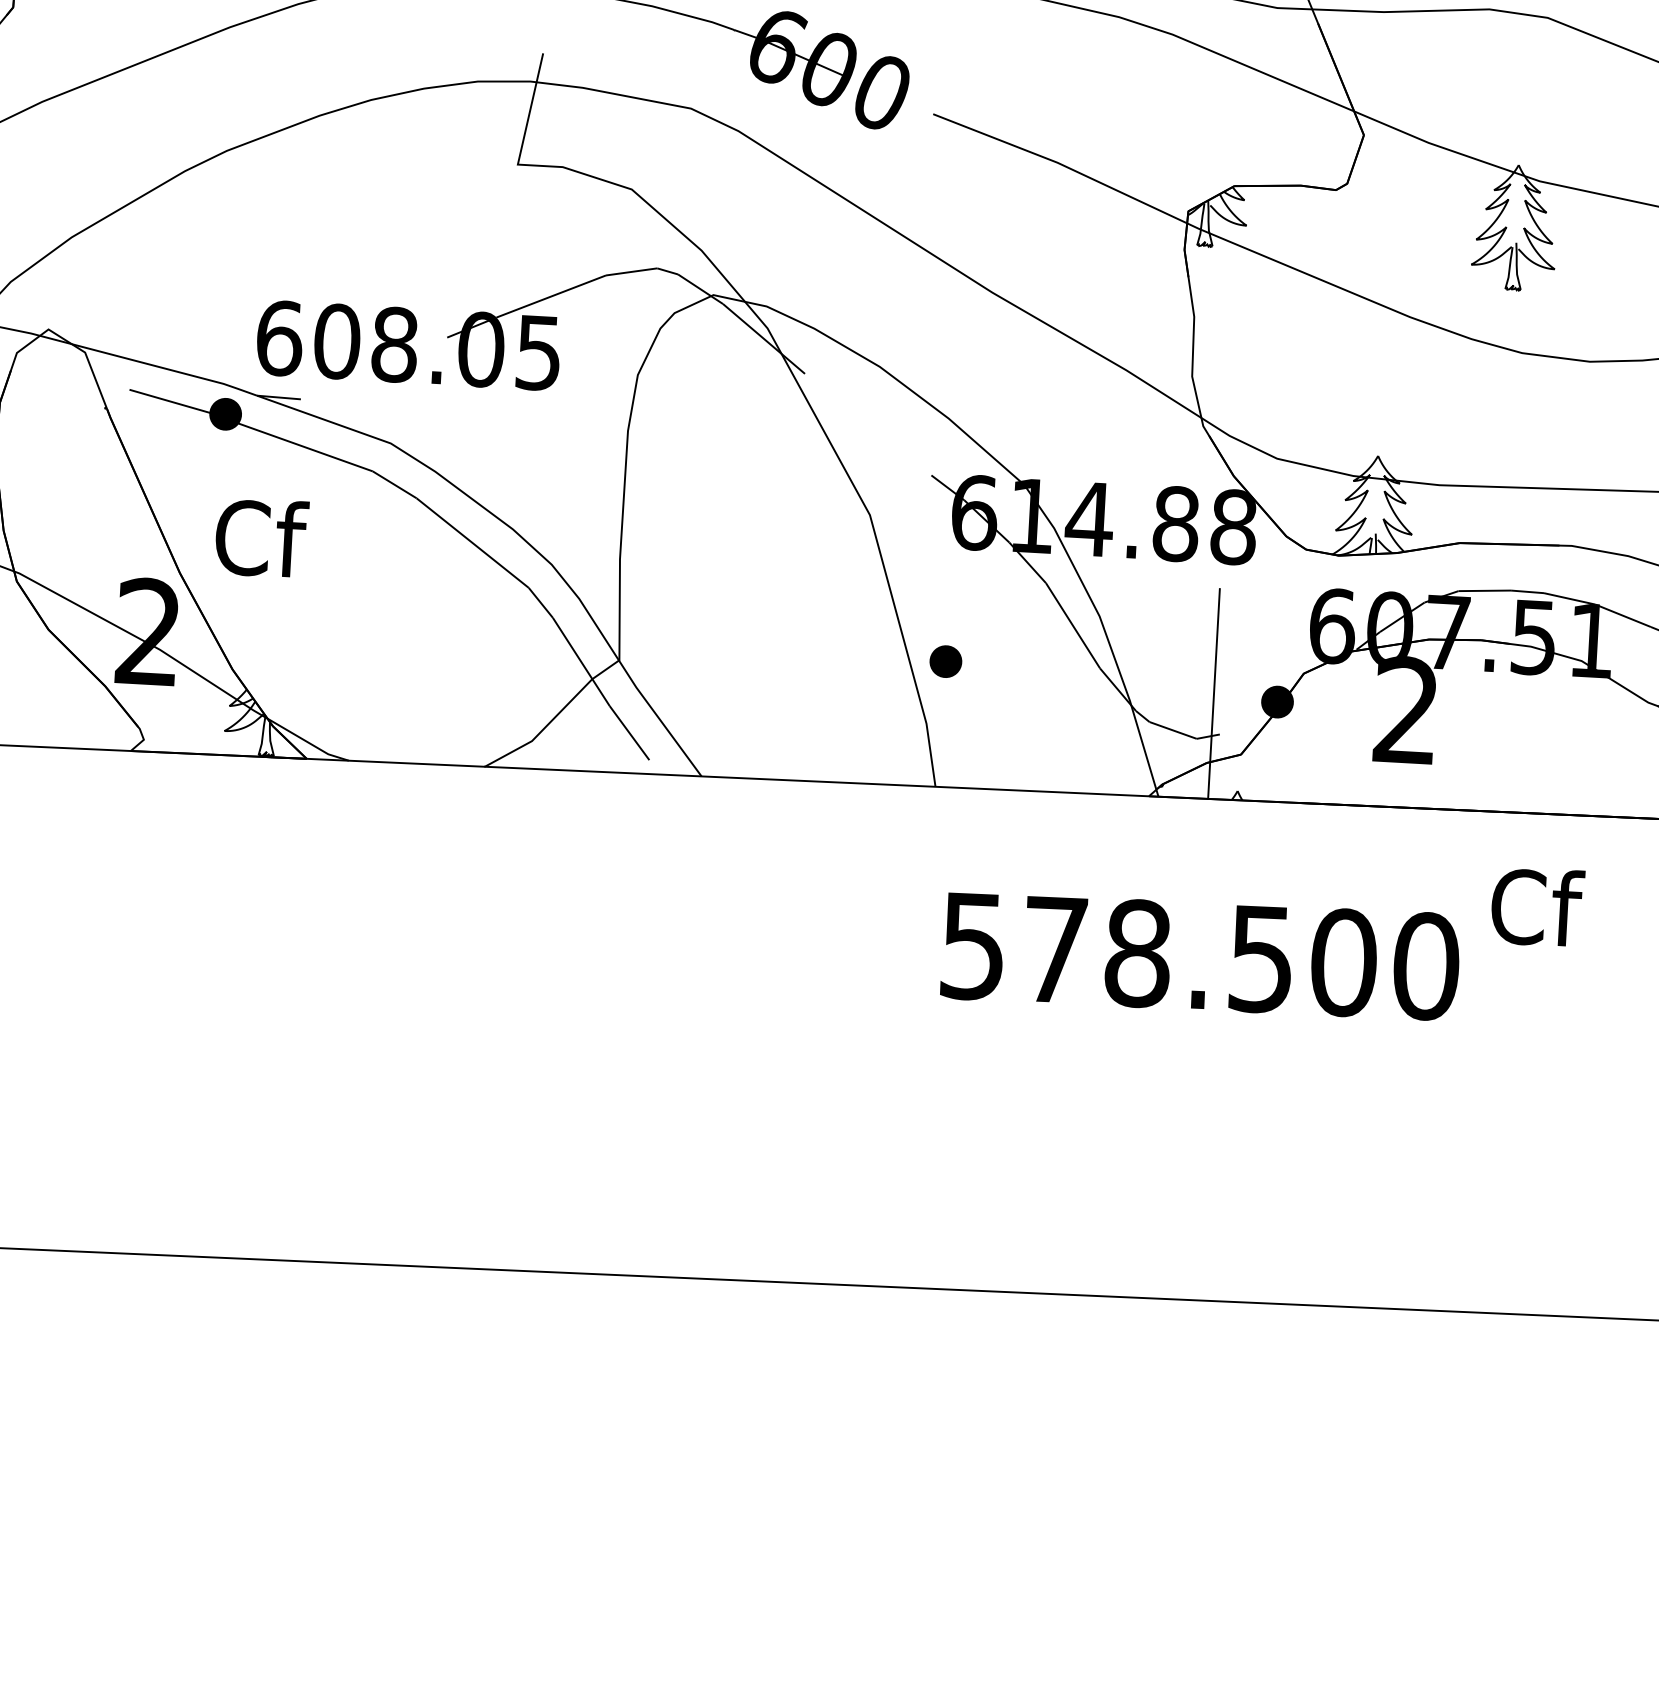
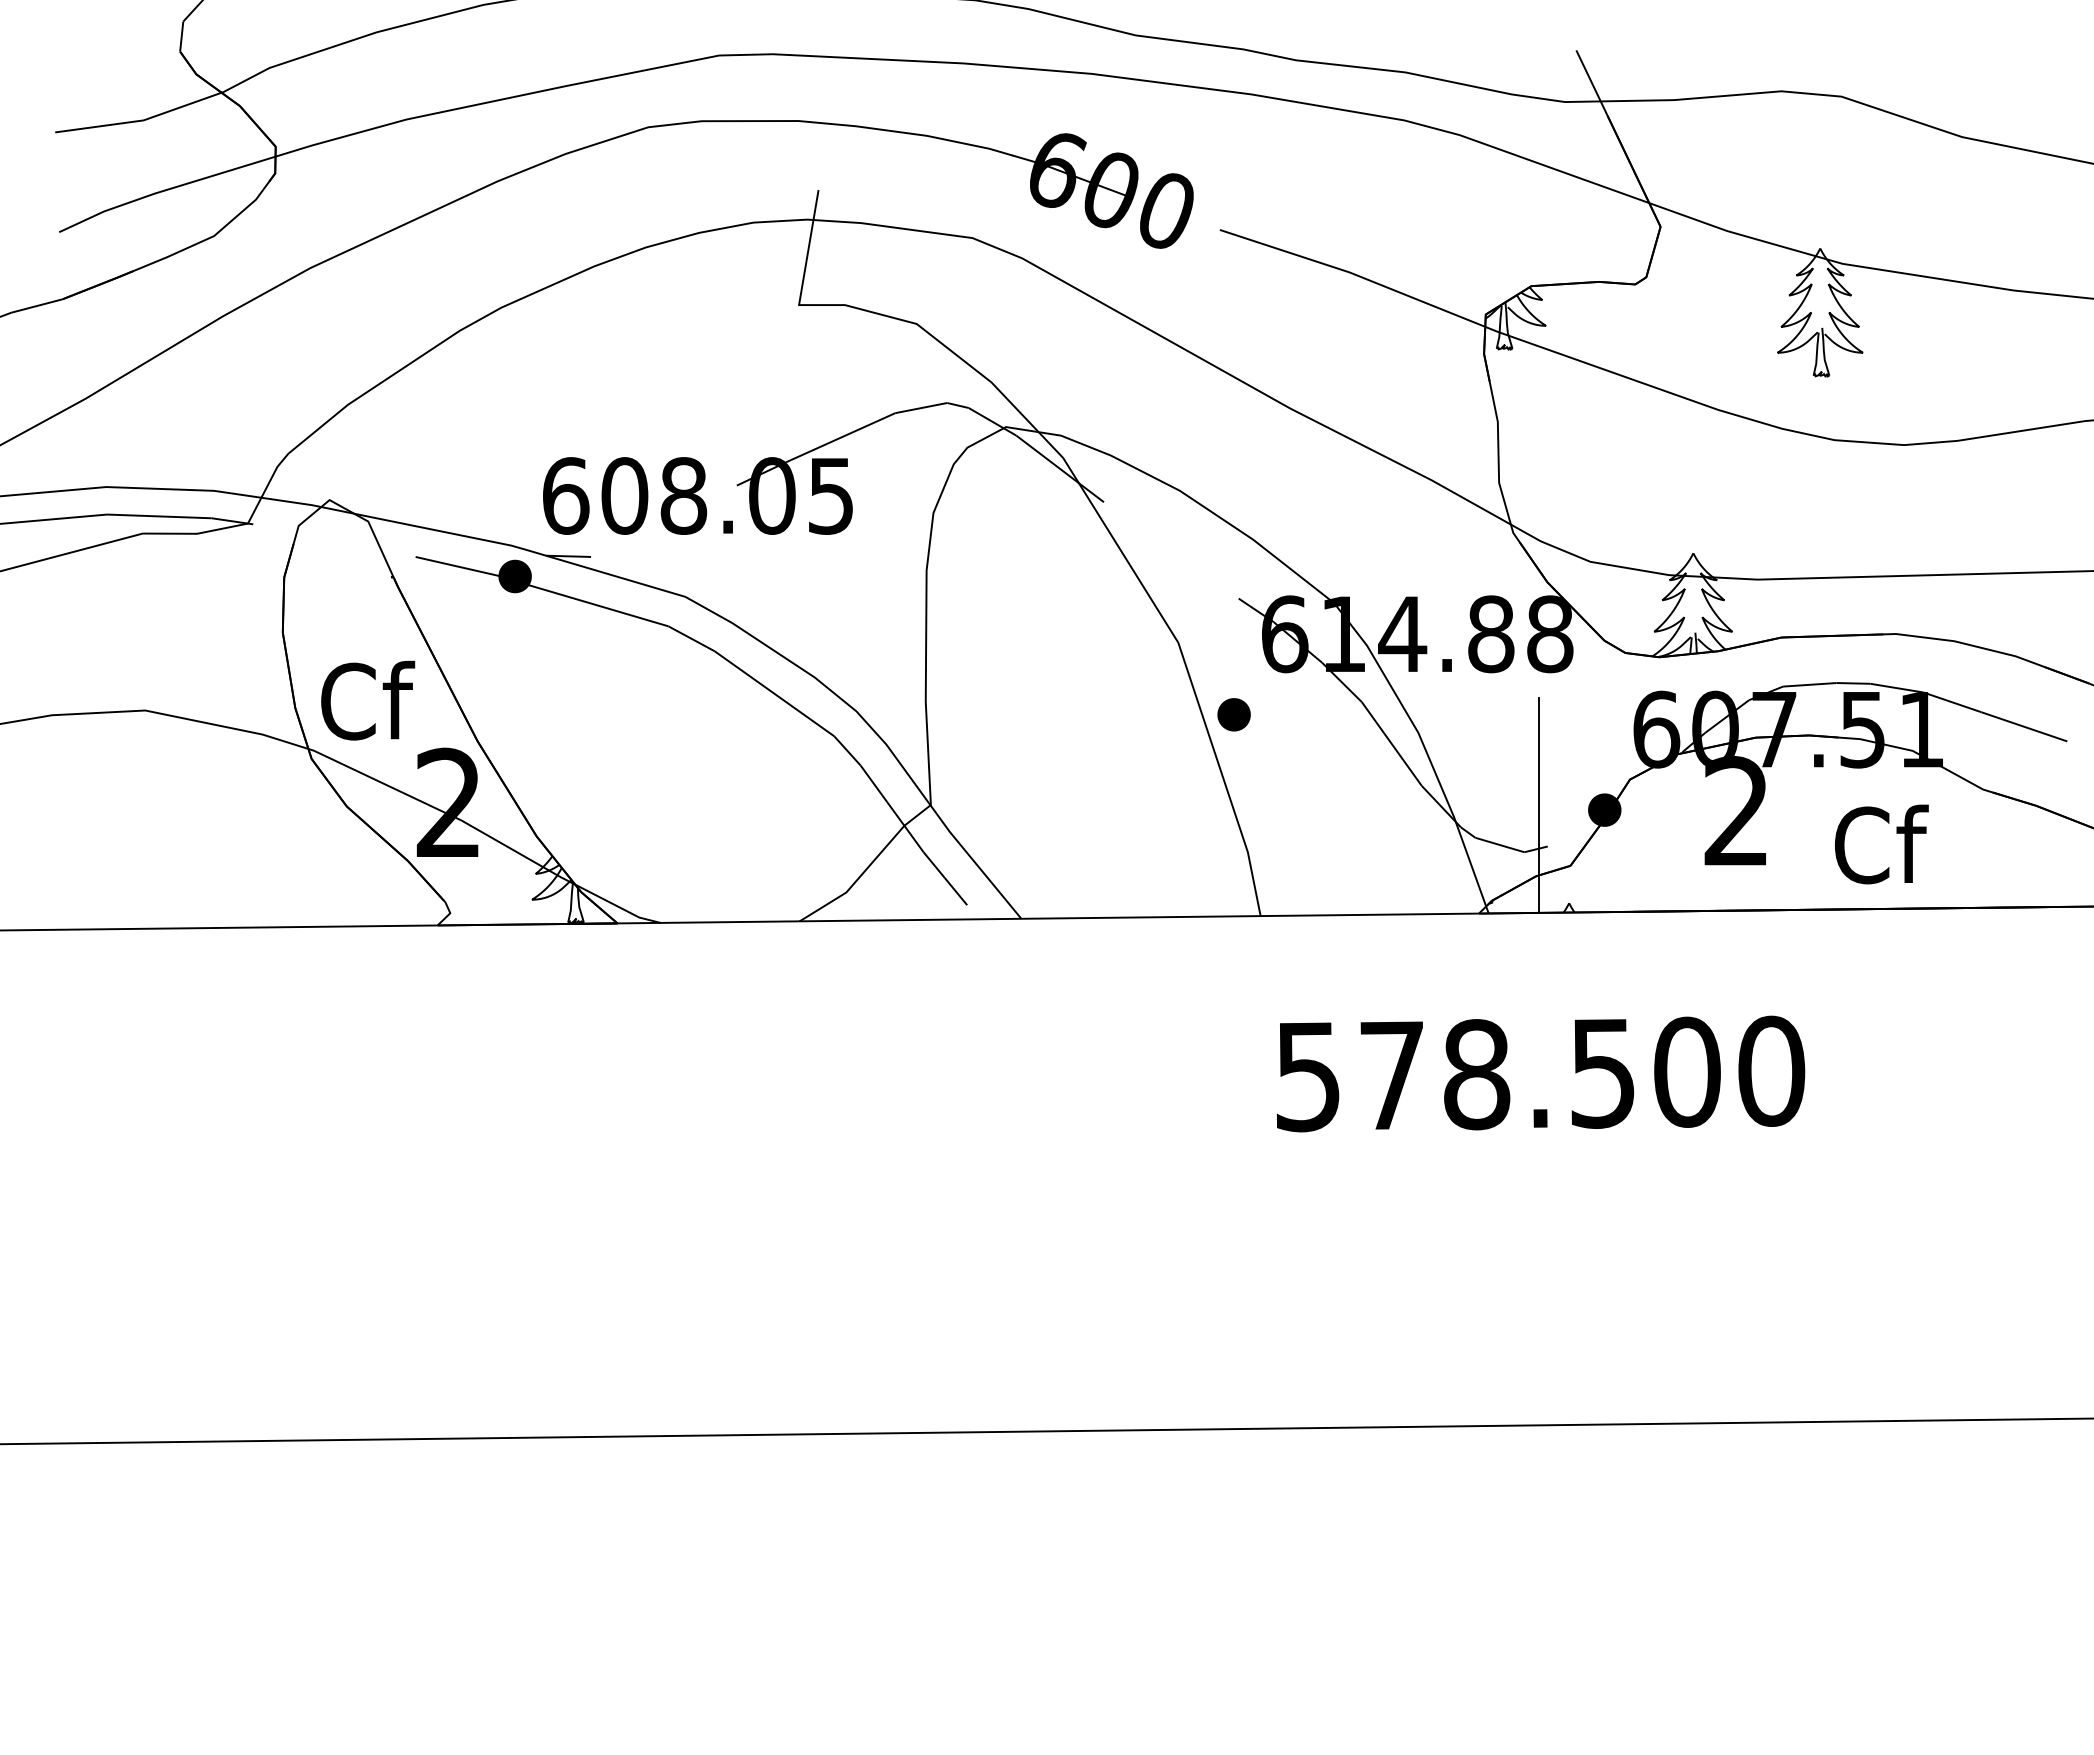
text: (262, 537) -> (368, 700), moved
part: (945, 661) -> (1233, 714), moved
text: (1537, 907) -> (1881, 844), moved

